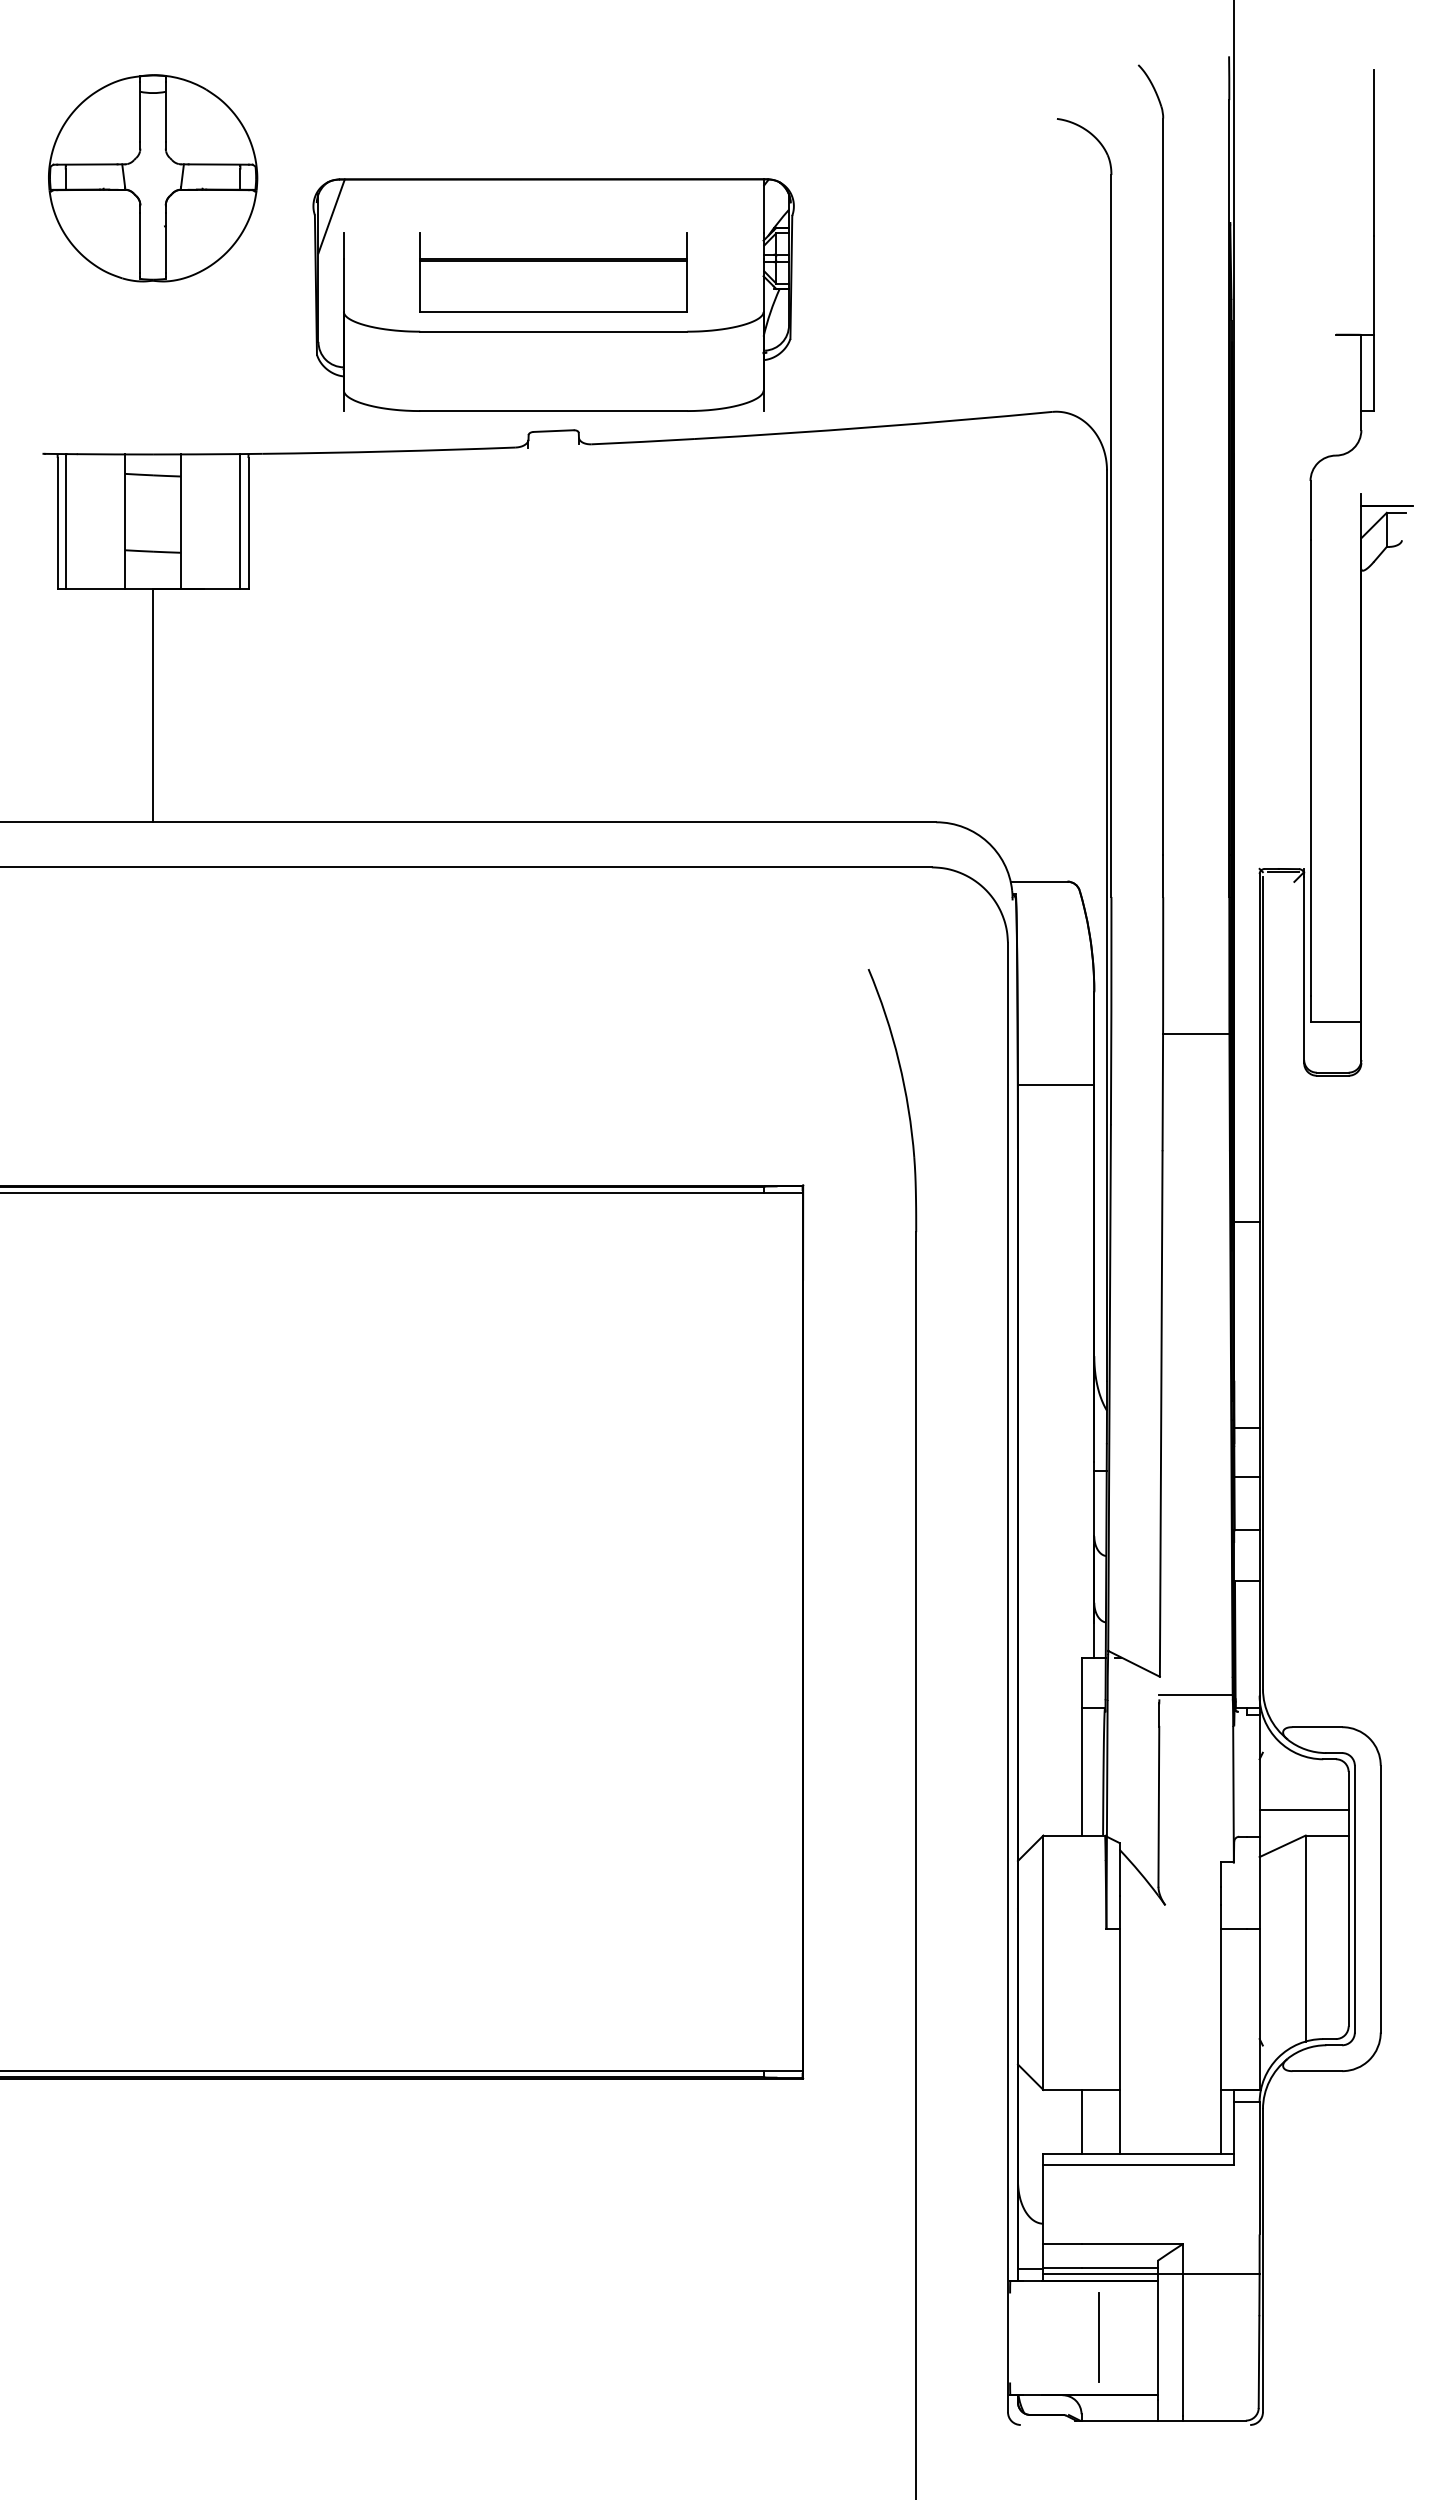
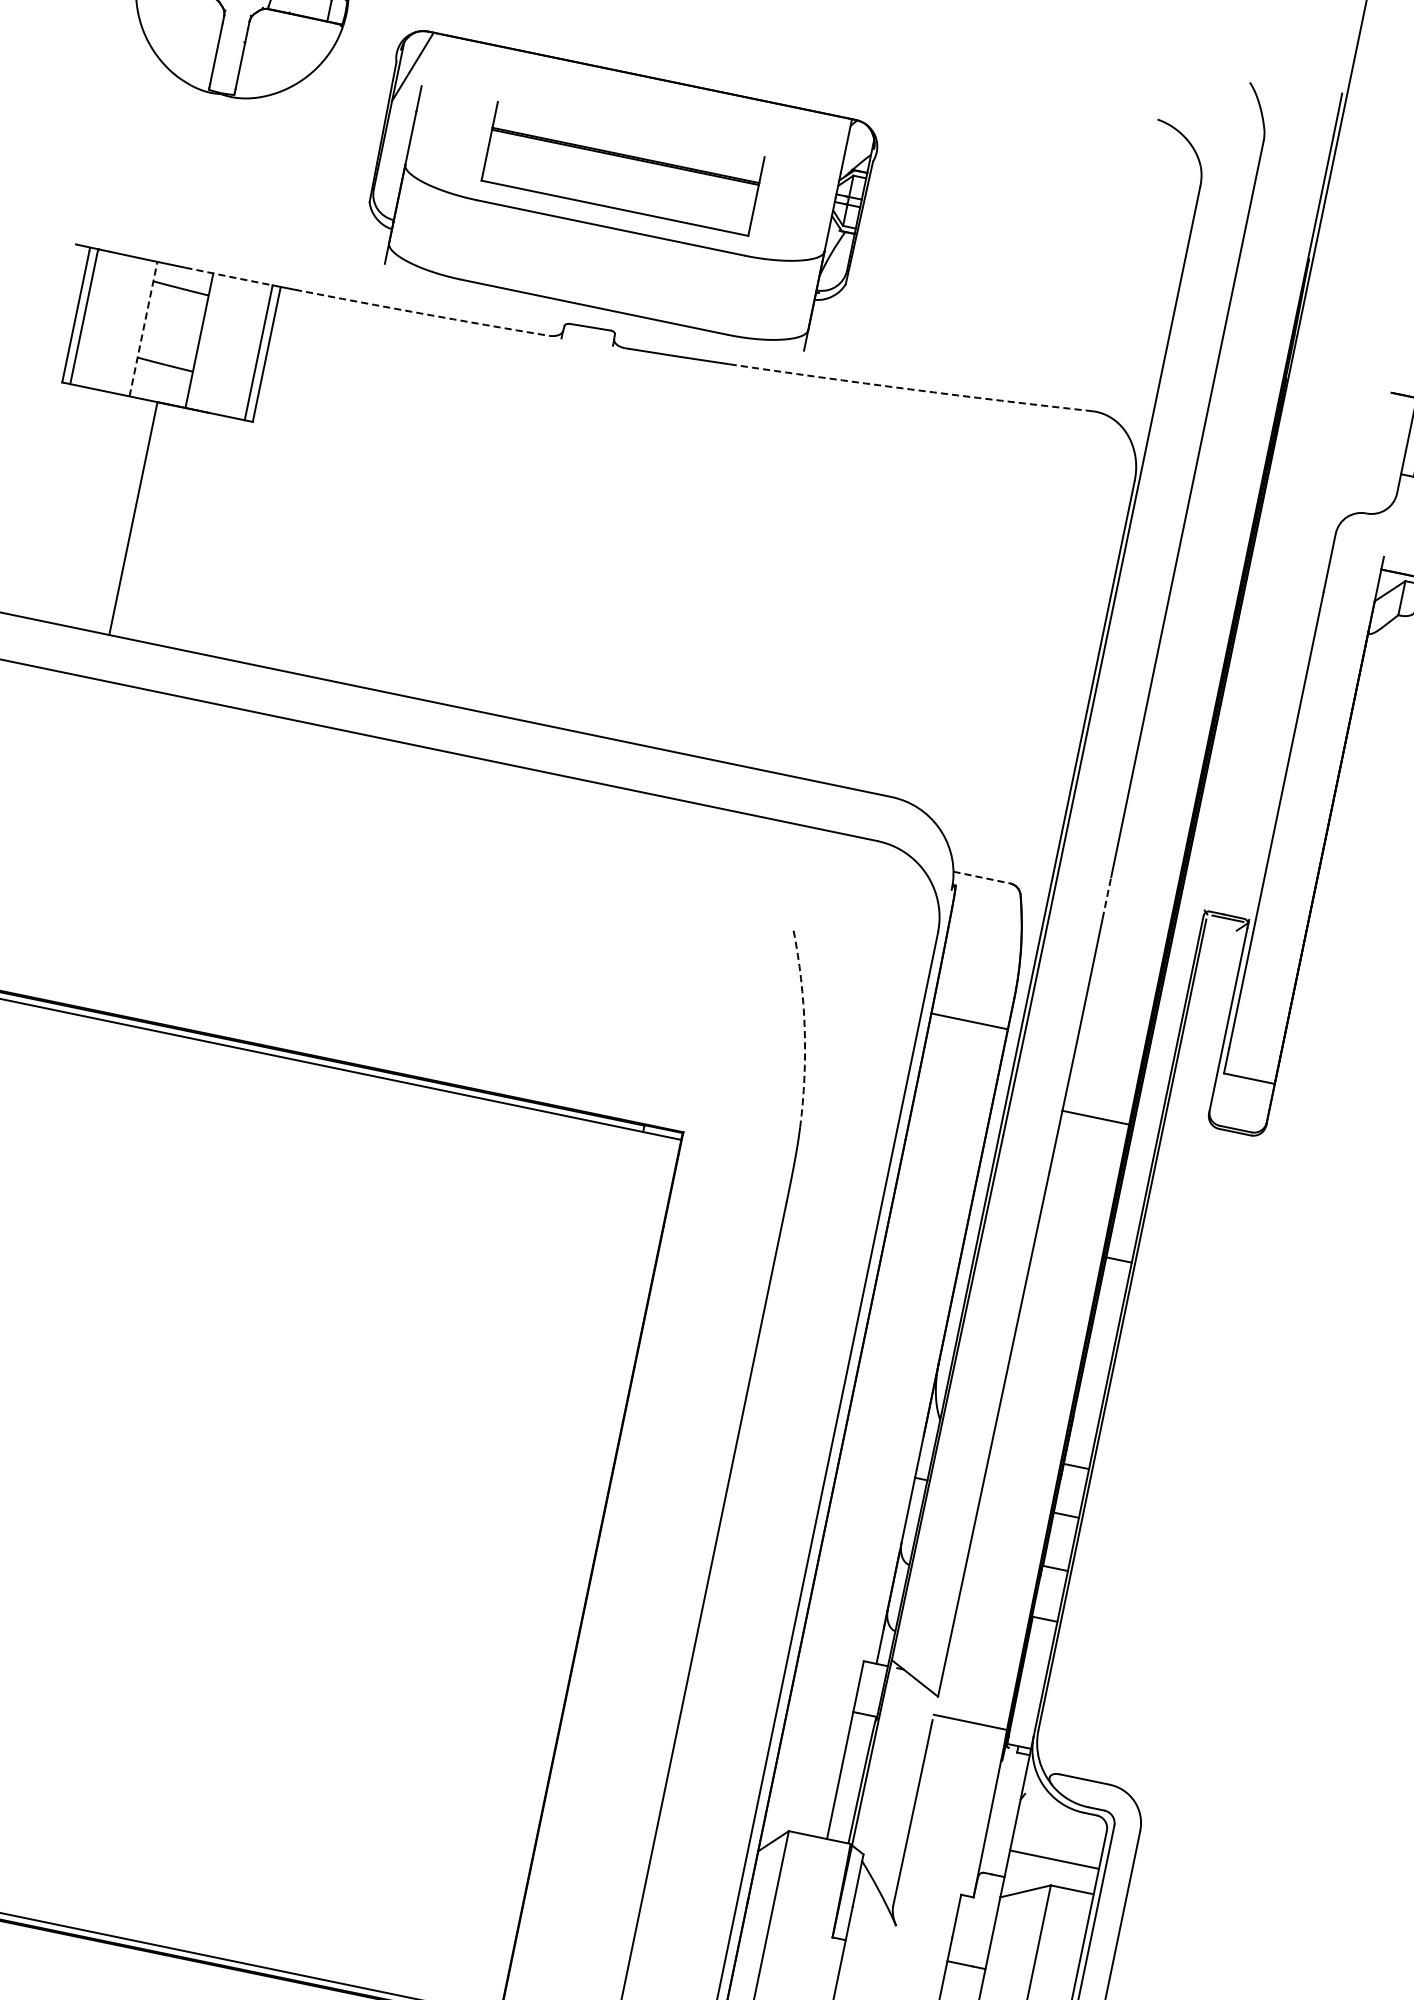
arc: (873, 427) -> (910, 389), solid -> dashed
arc: (389, 451) -> (422, 313), solid -> dashed
line: (196, 454) -> (228, 276), solid -> dashed
line: (125, 521) -> (143, 328), solid -> dashed
line: (1163, 876) -> (1107, 898), solid -> dashed
line: (1039, 881) -> (982, 877), solid -> dashed
line: (1195, 1033) -> (1095, 1117), moved
arc: (898, 1061) -> (804, 1028), solid -> dashed
line: (1055, 1085) -> (969, 1021), moved

